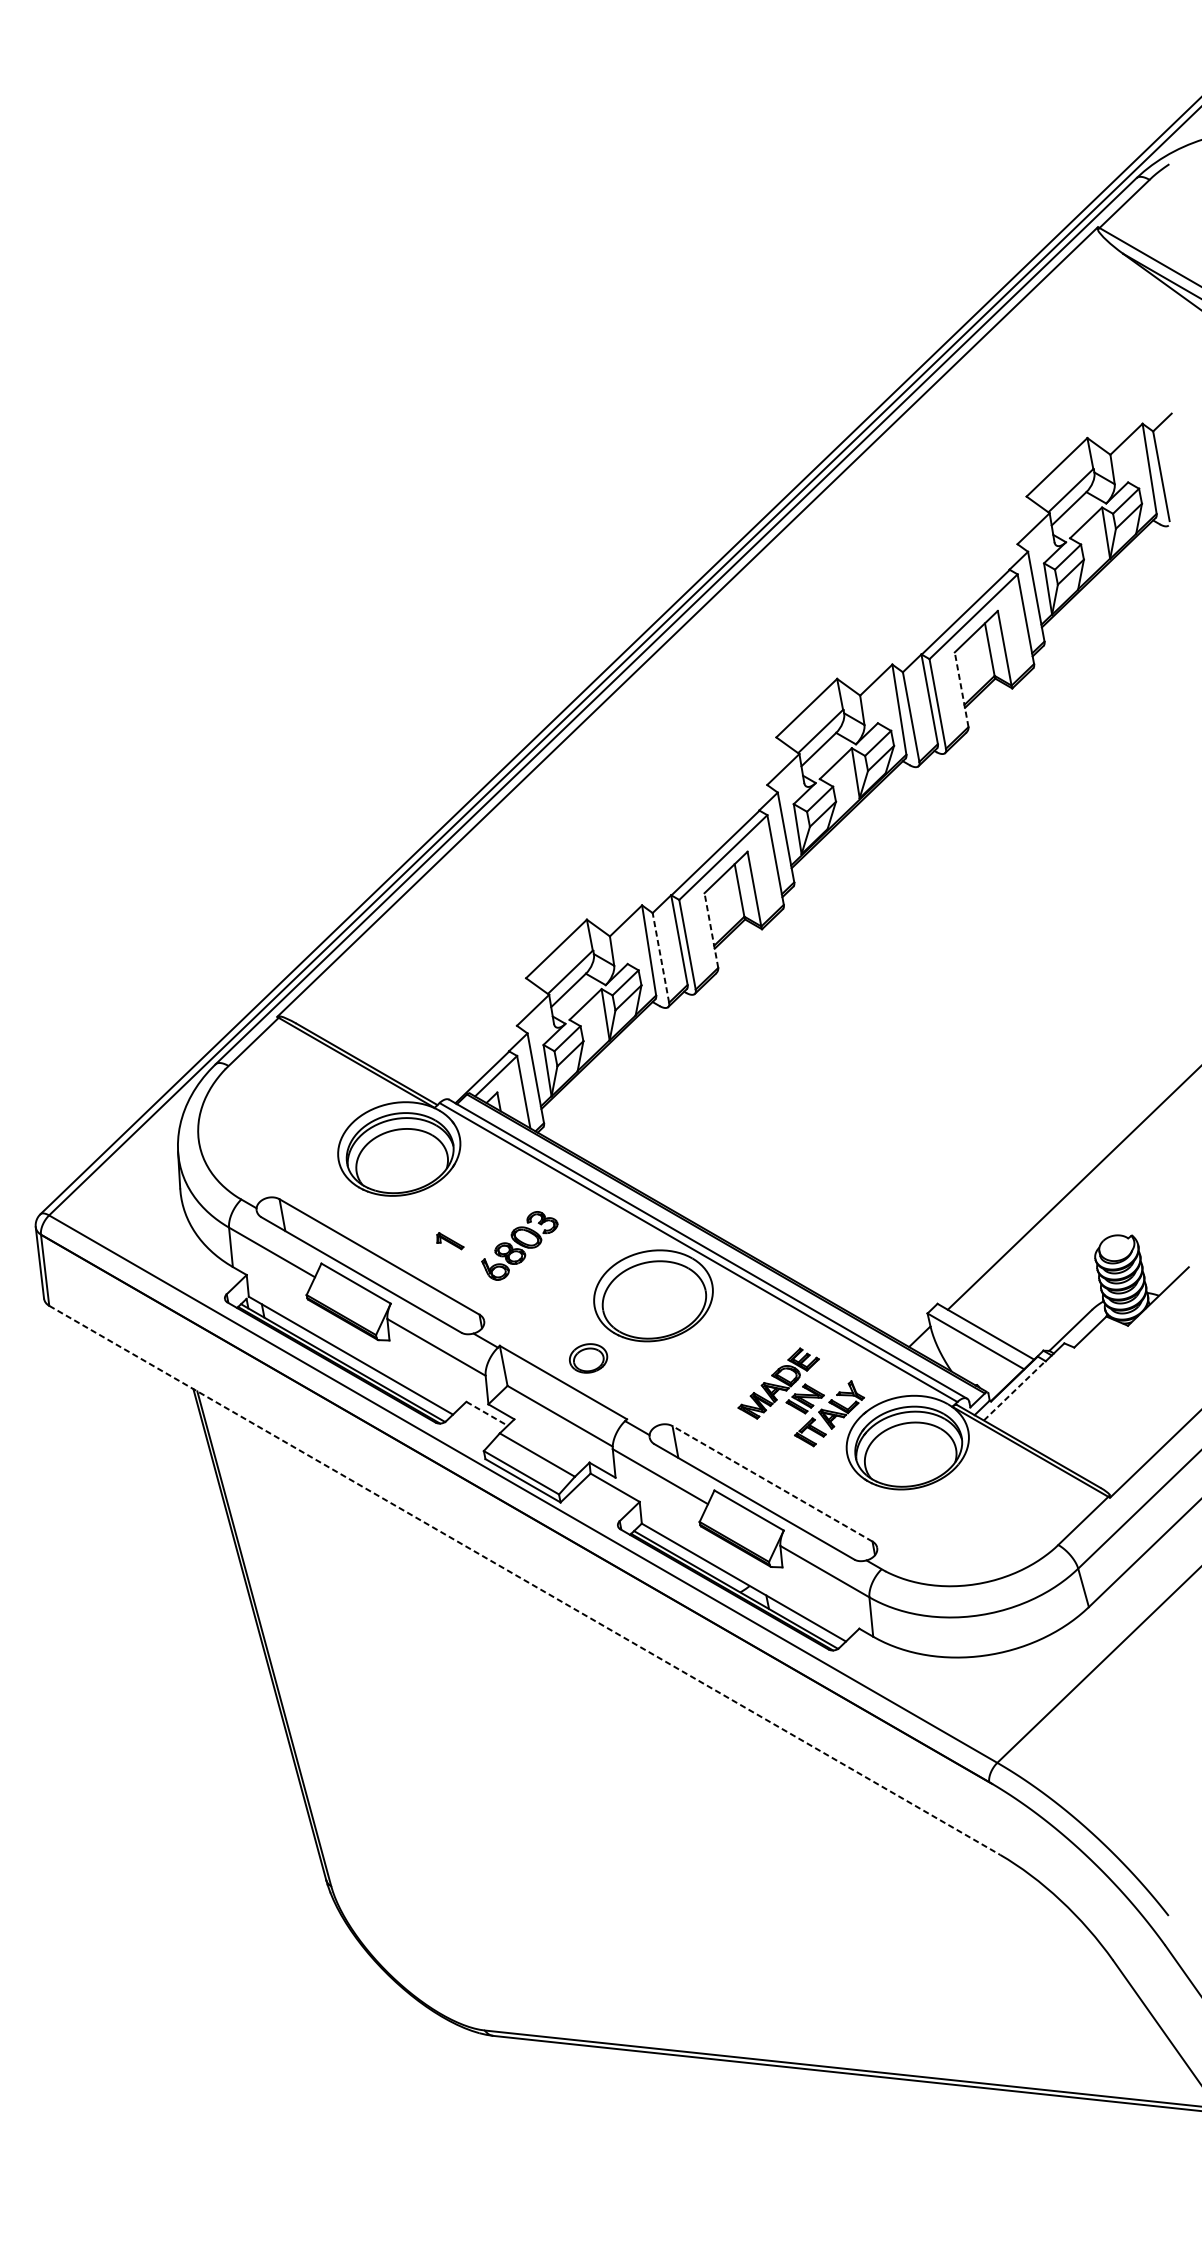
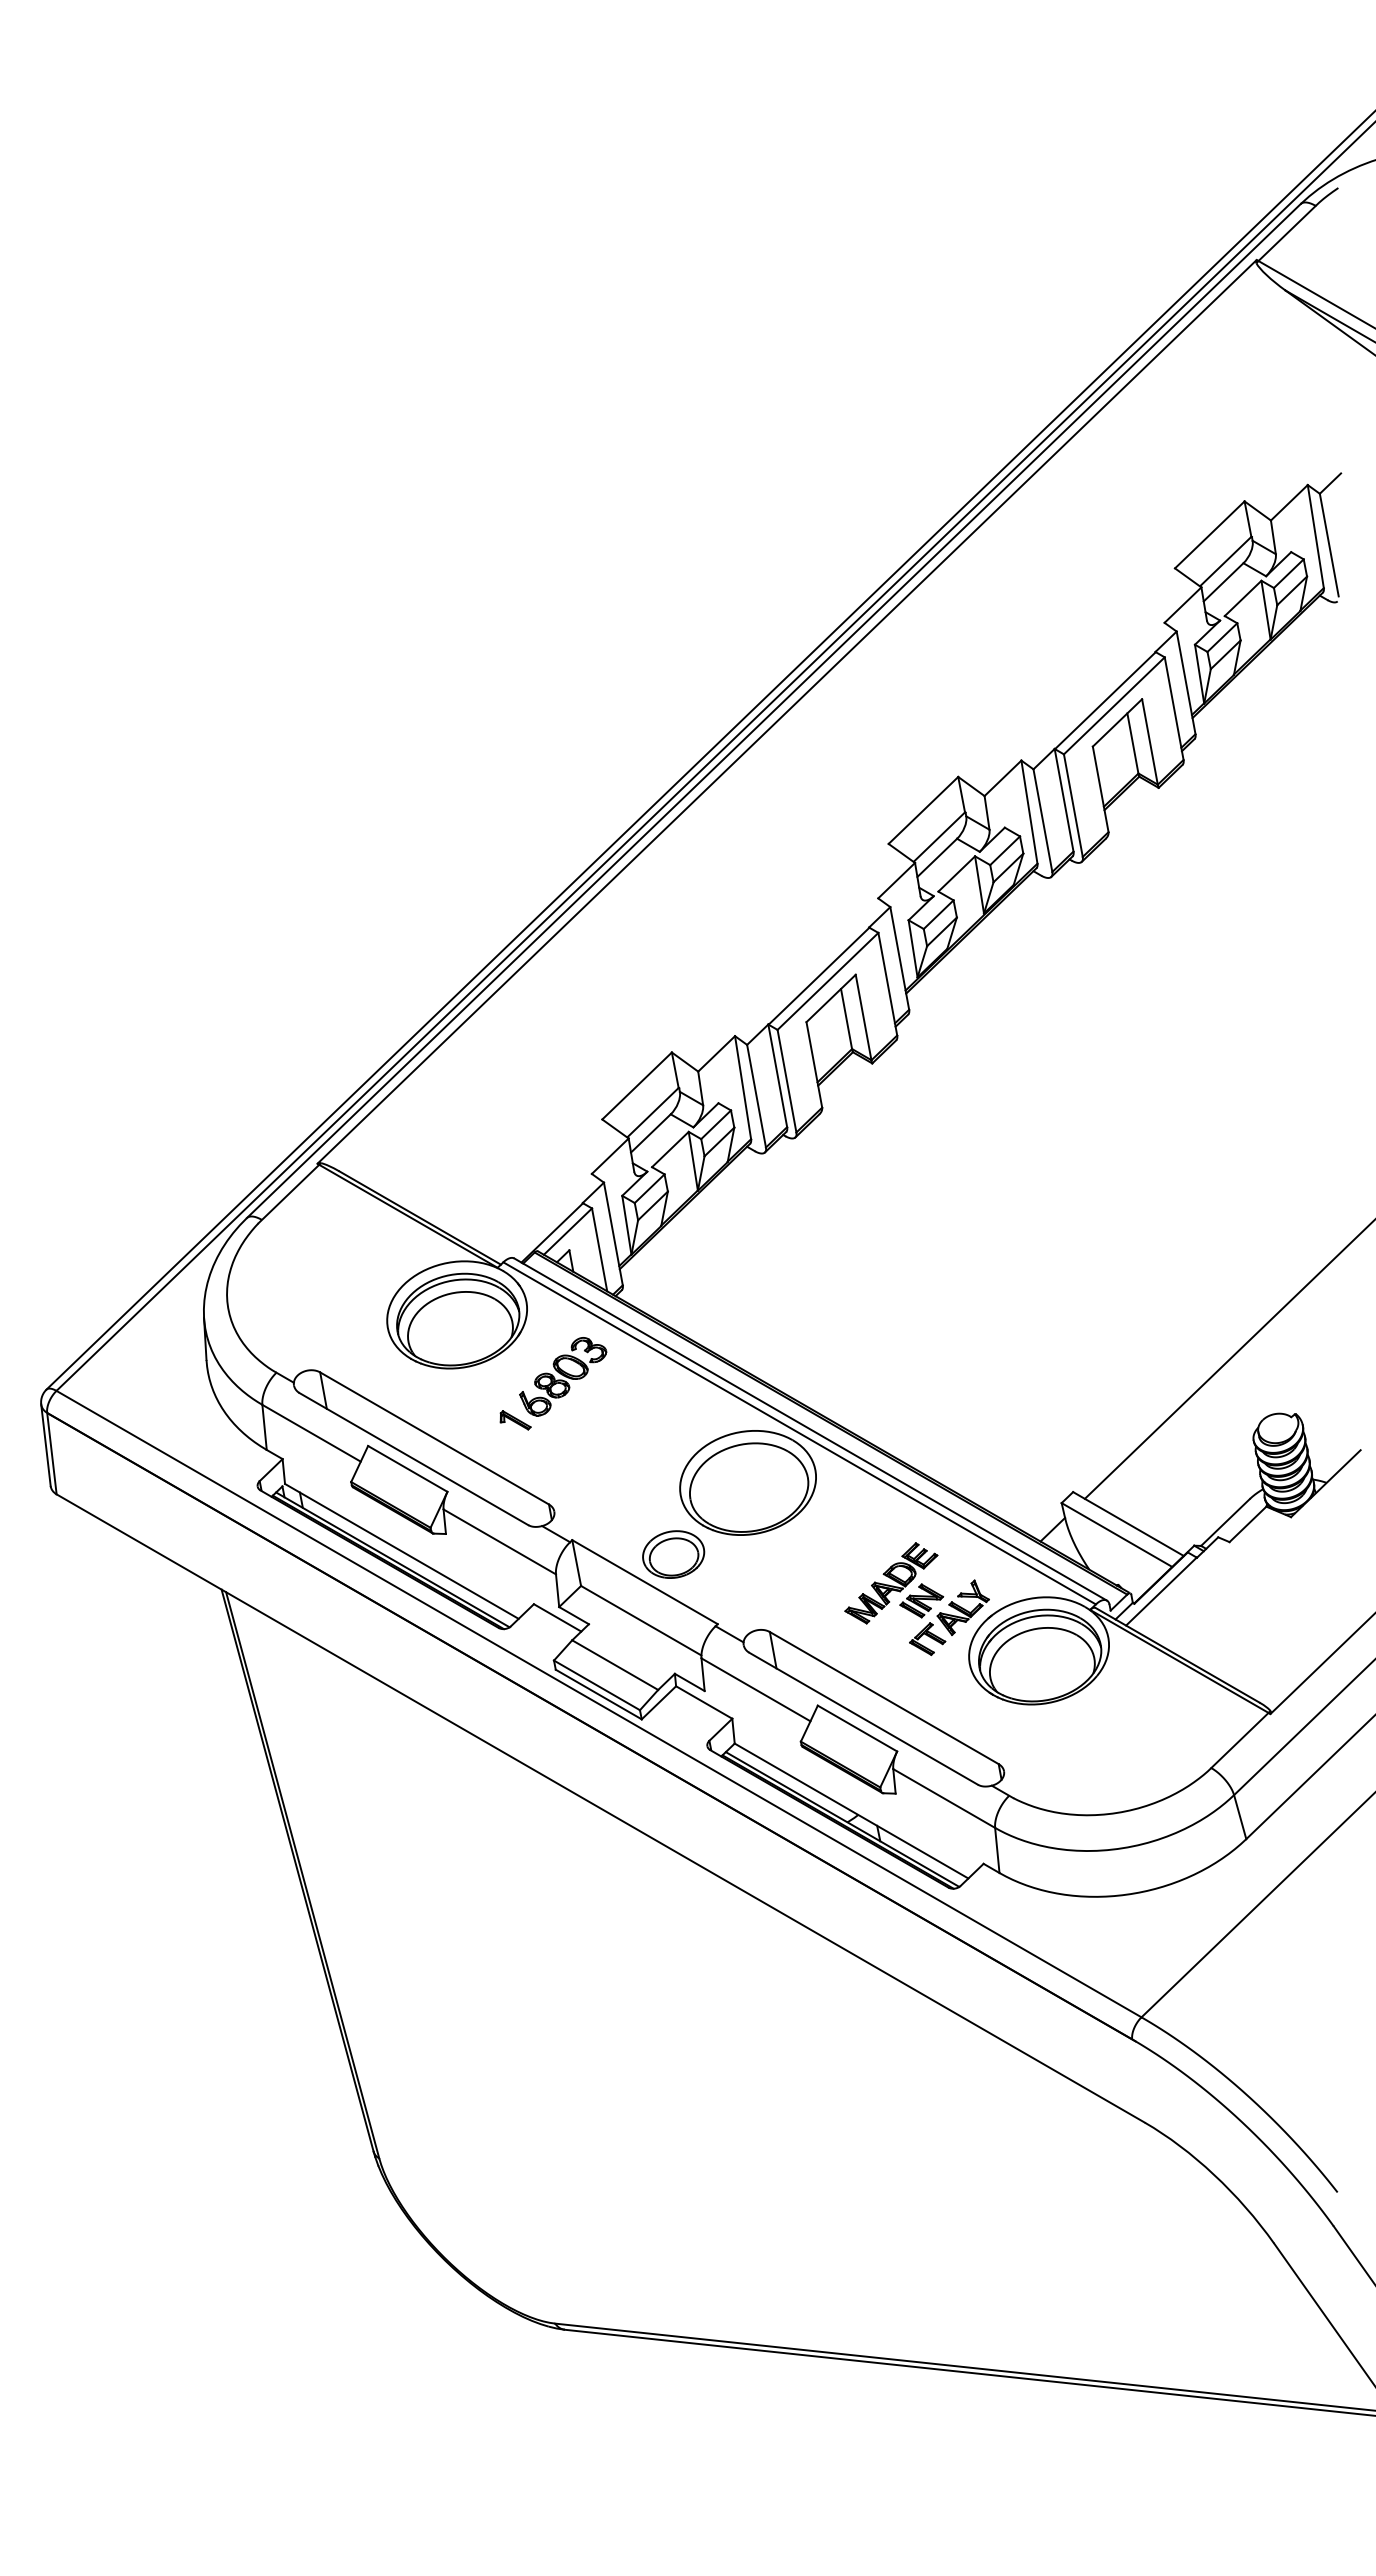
line: (961, 688) -> (1100, 788), dashed -> solid
line: (711, 930) -> (814, 1064), dashed -> solid
line: (660, 957) -> (756, 1095), dashed -> solid
part: (520, 1245) -> (563, 1376), moved
part: (588, 1358) -> (673, 1554), size x1.43
line: (1014, 1390) -> (1161, 1591), dashed -> solid
line: (487, 1414) -> (558, 1618), dashed -> solid
line: (771, 1483) -> (883, 1697), dashed -> solid
line: (525, 1580) -> (601, 1808), dashed -> solid

